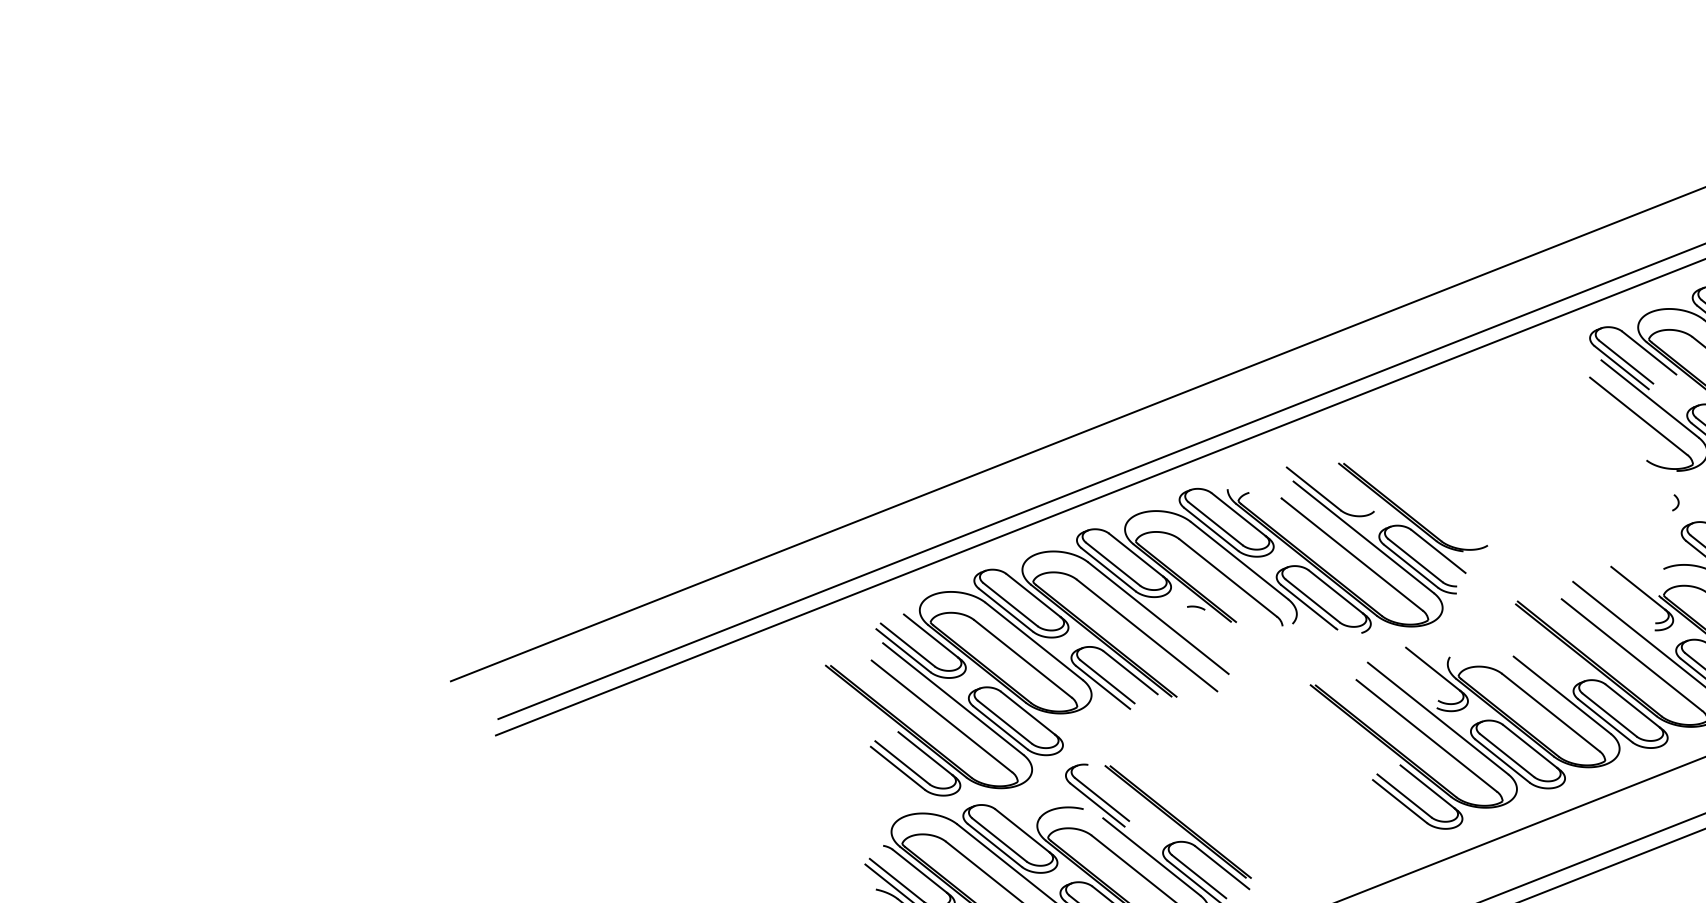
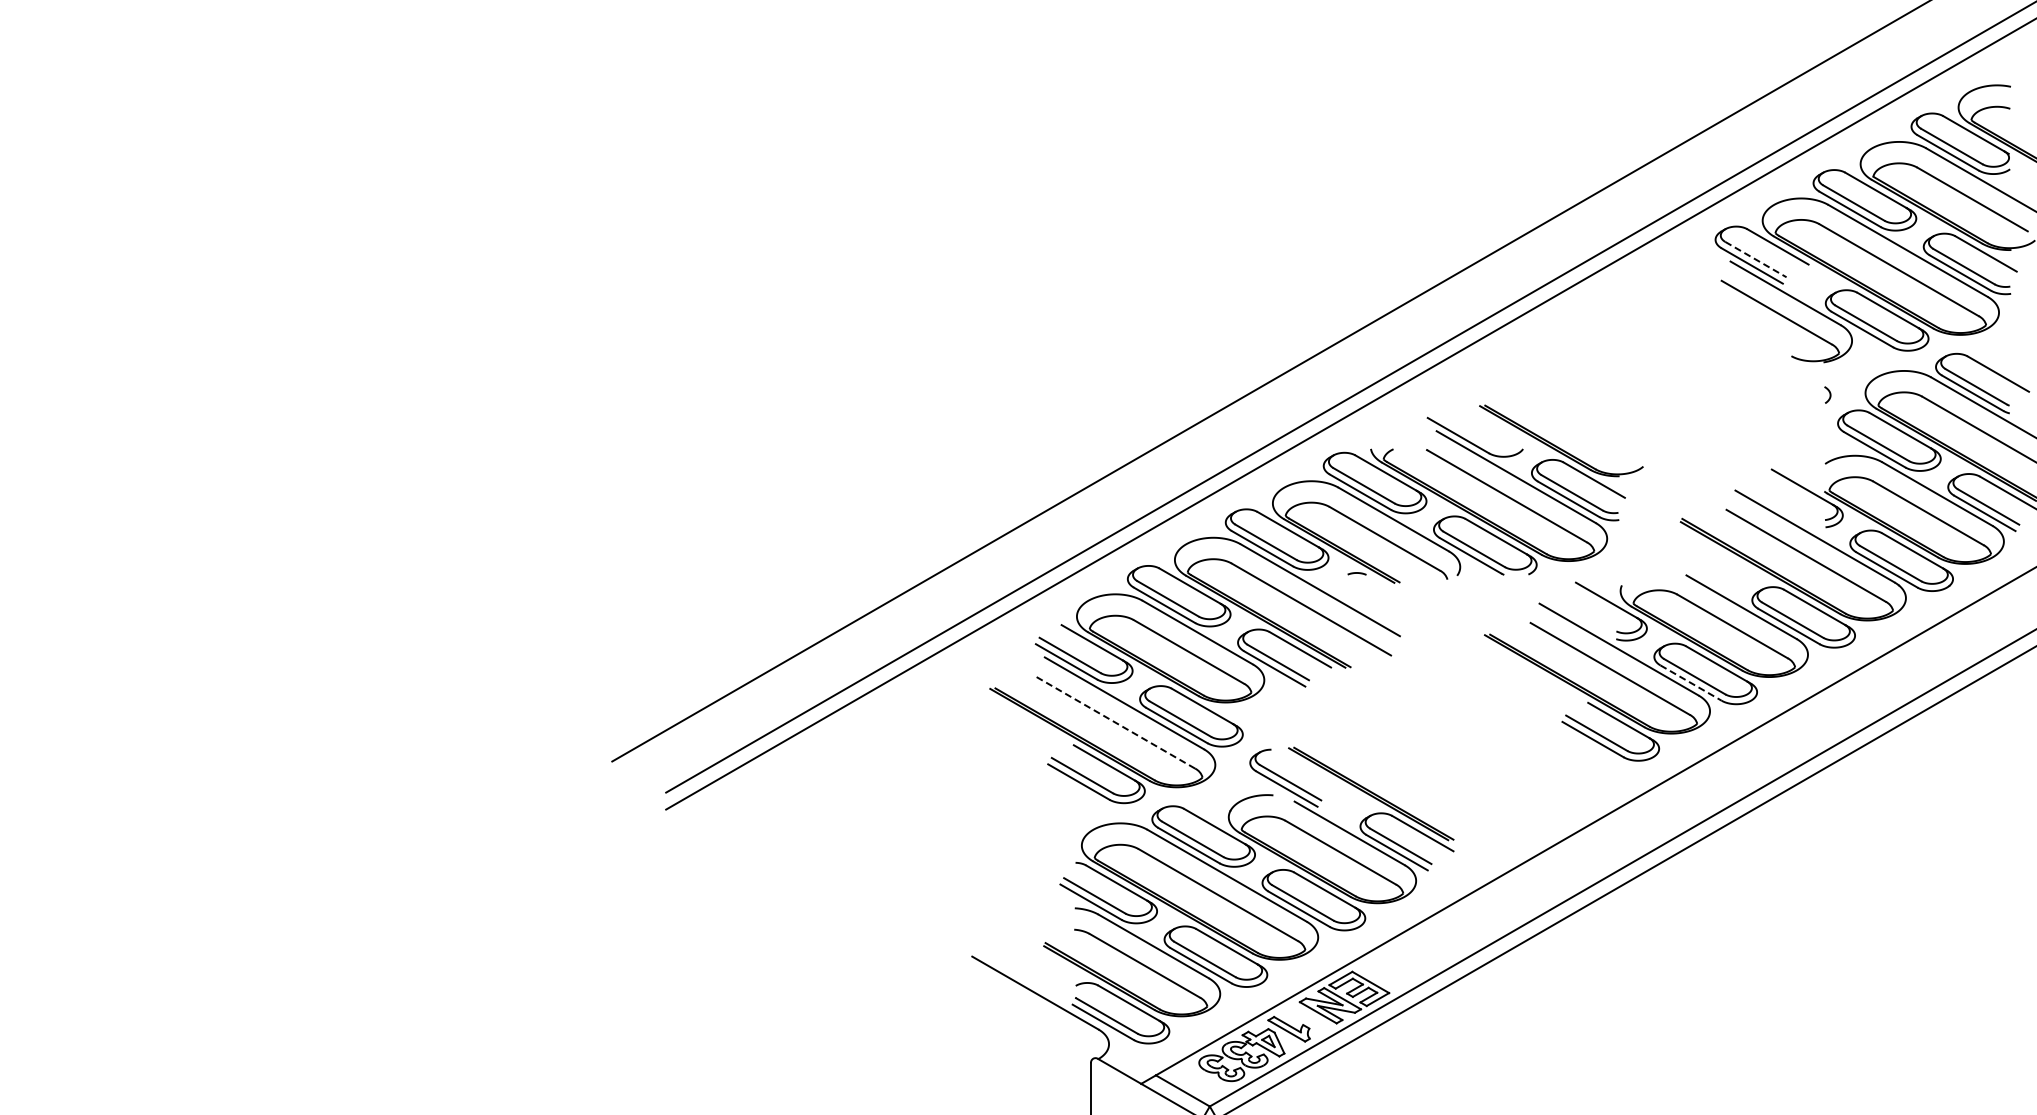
line: (1626, 362) -> (1756, 259), solid -> dashed
line: (941, 716) -> (1115, 722), solid -> dashed
line: (1502, 761) -> (1691, 683), solid -> dashed

